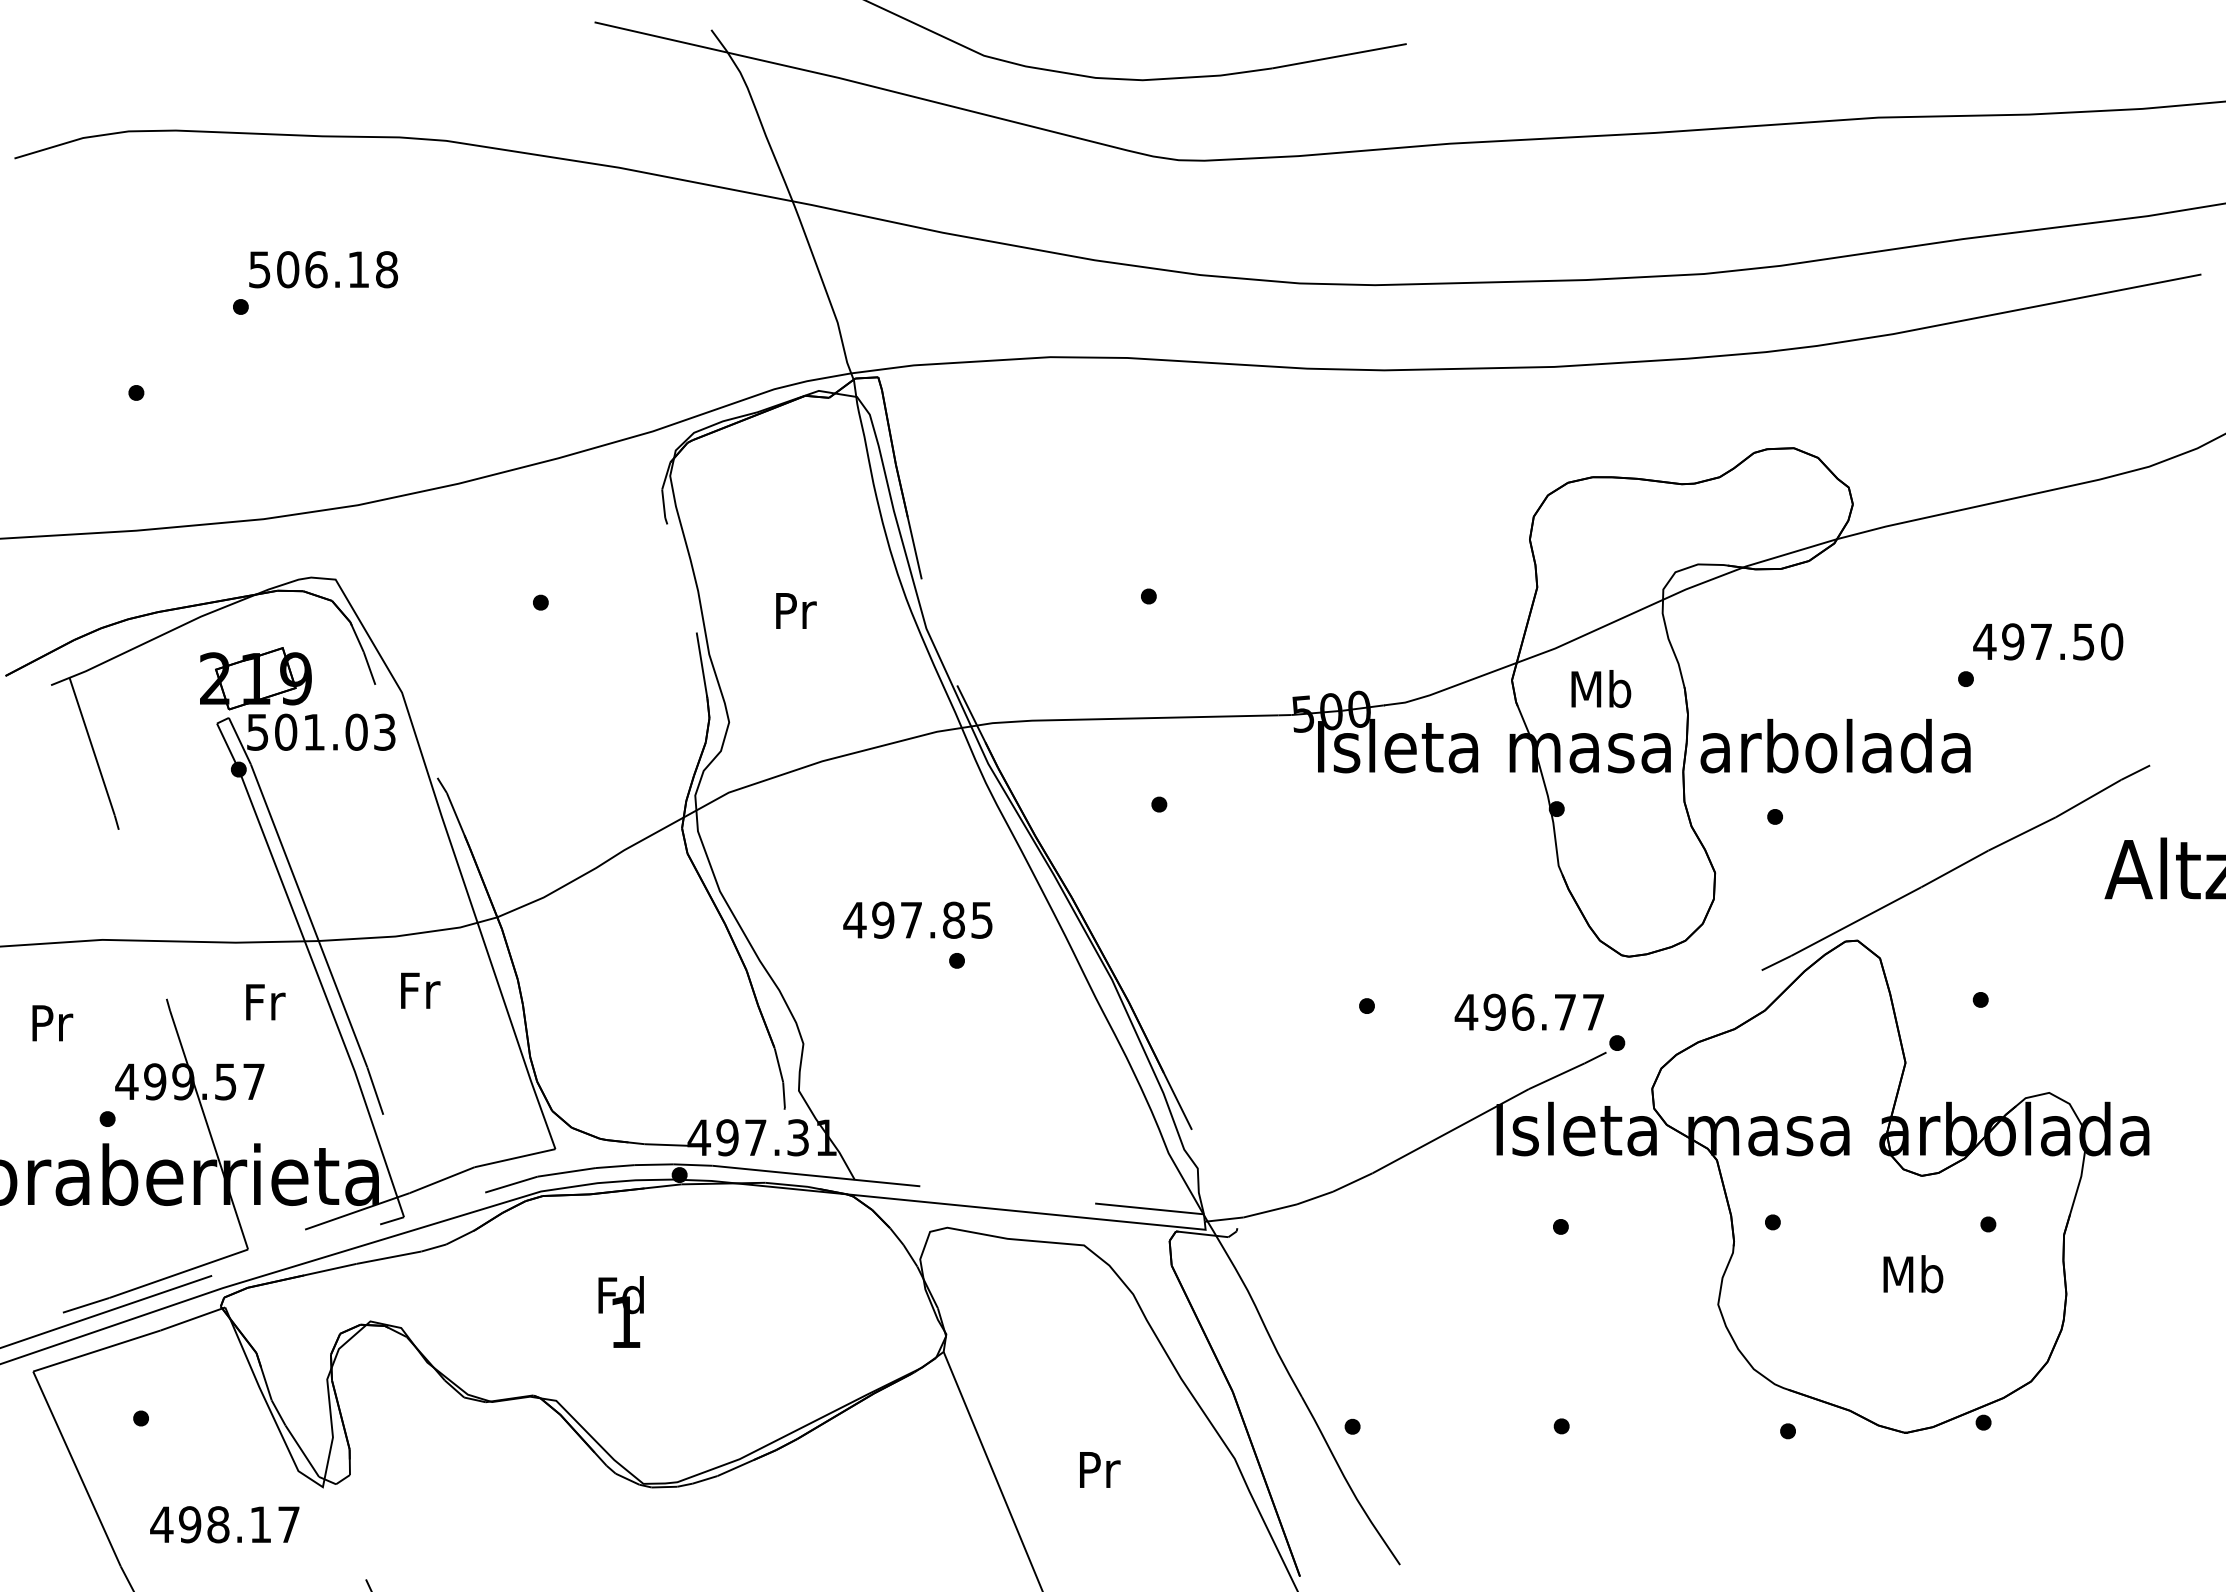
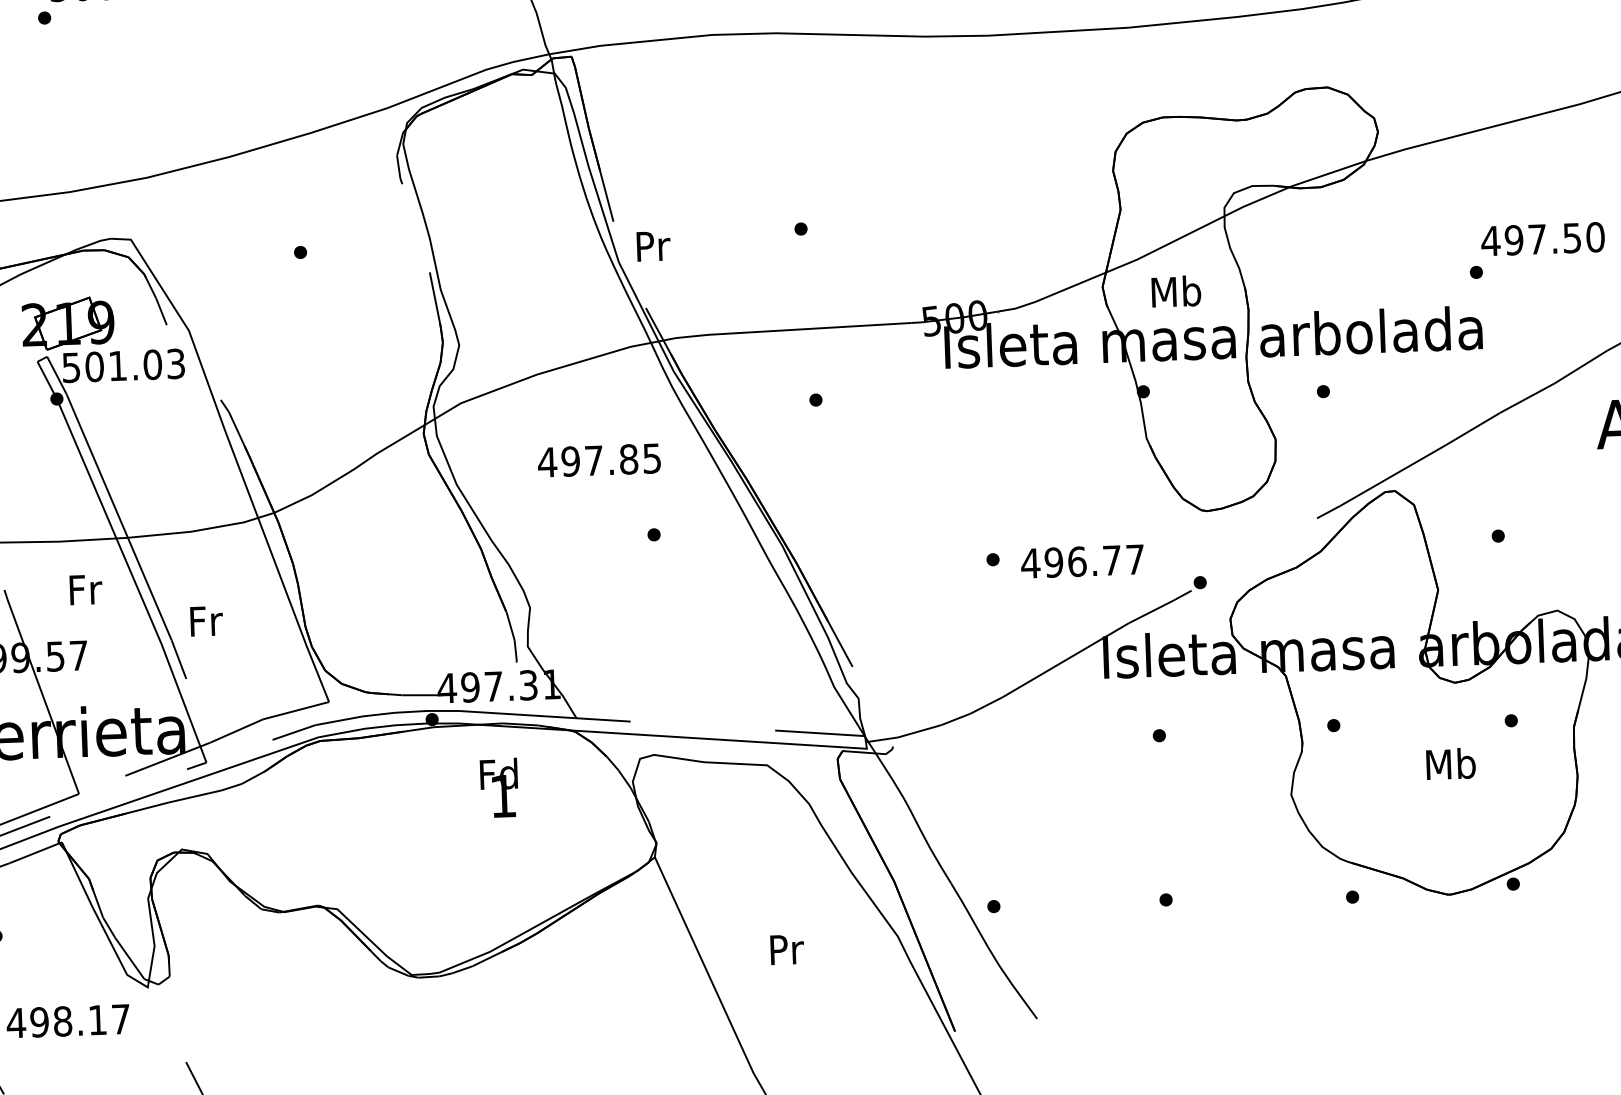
text: (796, 610) -> (653, 245), moved
text: (917, 919) -> (598, 459), moved
text: (420, 990) -> (206, 621), moved
text: (1528, 1011) -> (1081, 560), moved
text: (620, 1311) -> (498, 787), moved

